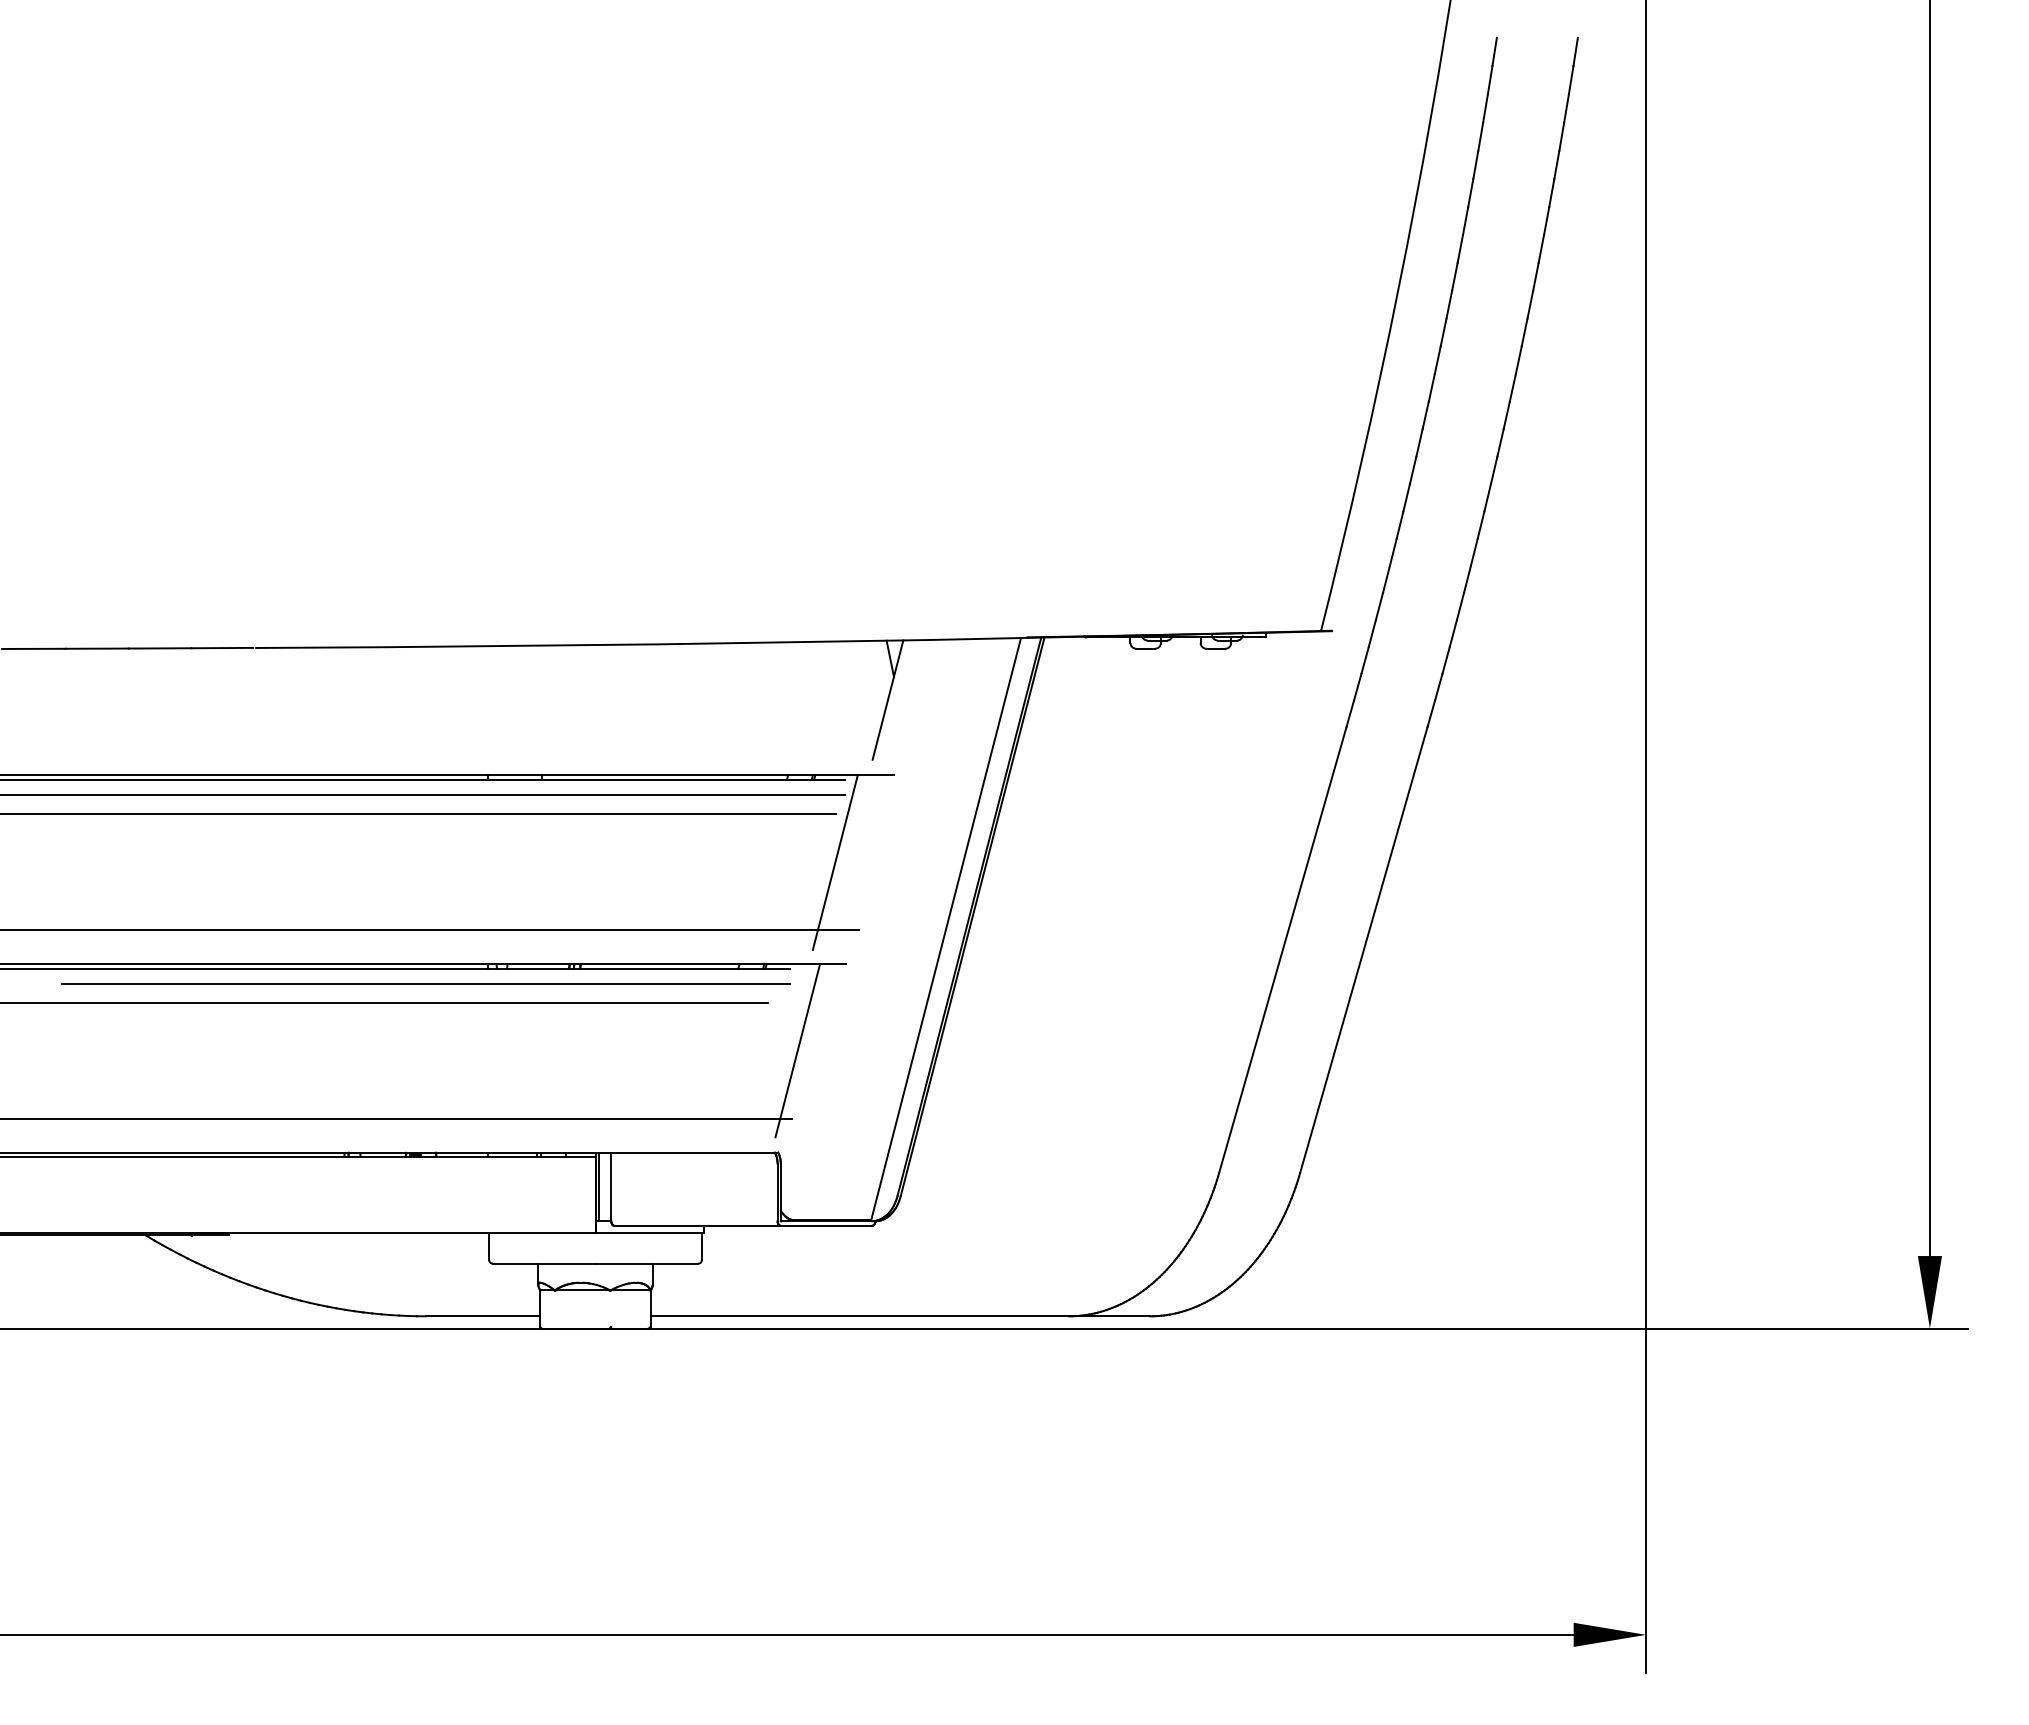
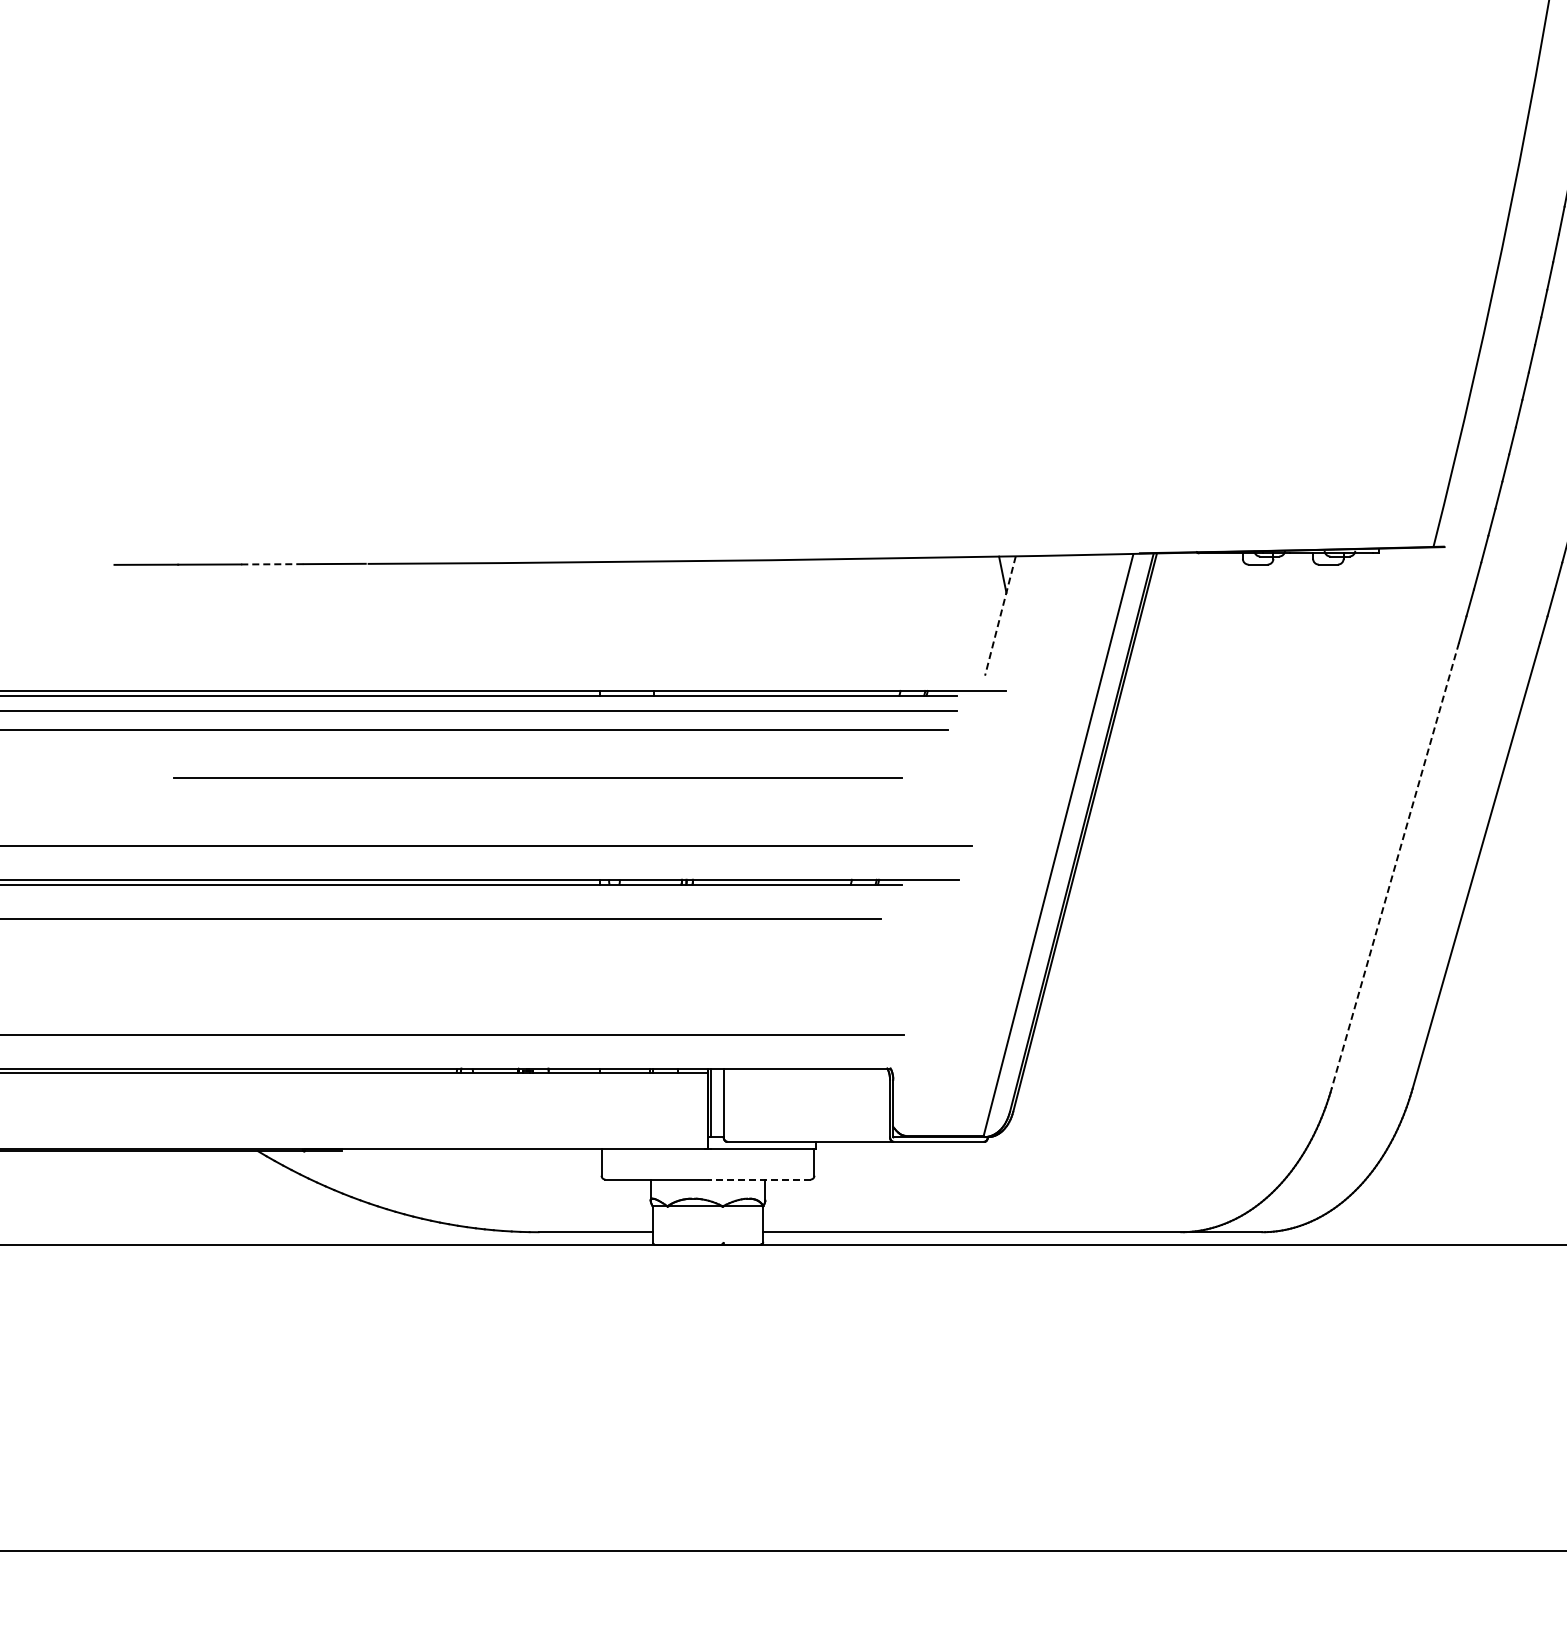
line: (160, 648) -> (272, 564), solid -> dashed
line: (887, 700) -> (999, 616), solid -> dashed
line: (834, 862) -> (946, 778), removed
line: (1282, 949) -> (1394, 865), solid -> dashed
line: (425, 983) -> (537, 777), moved
line: (797, 1050) -> (909, 966), removed
line: (646, 1263) -> (758, 1179), solid -> dashed

